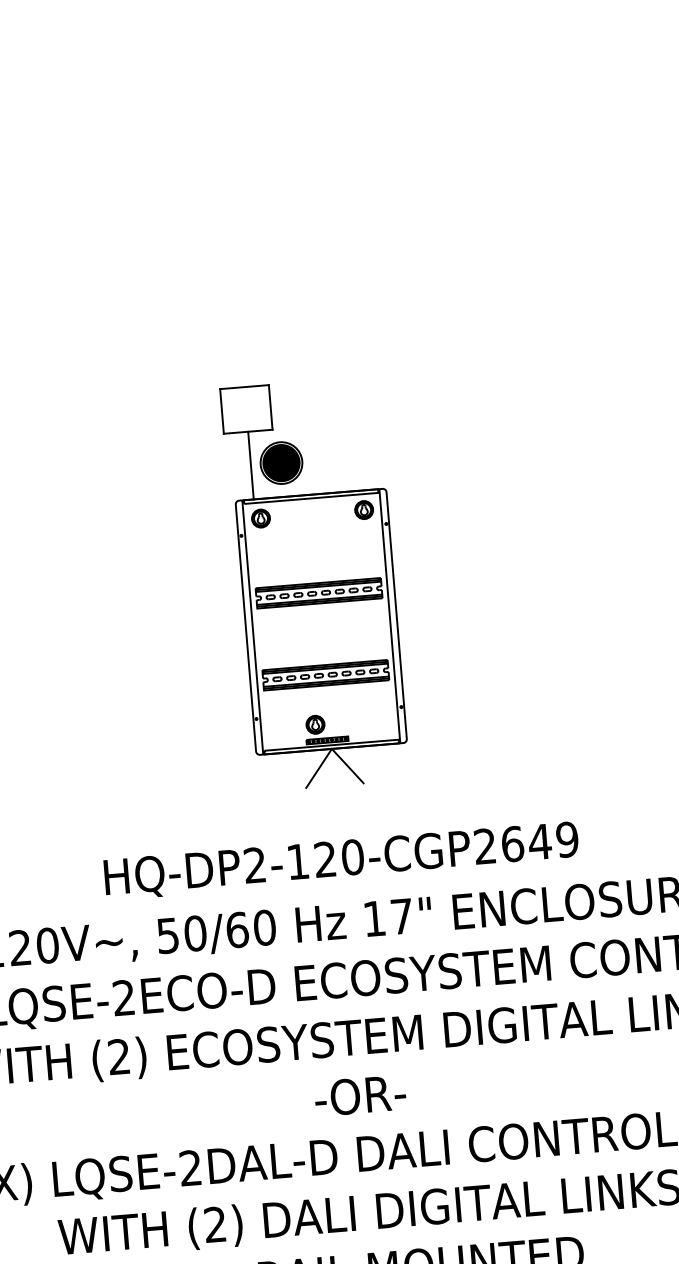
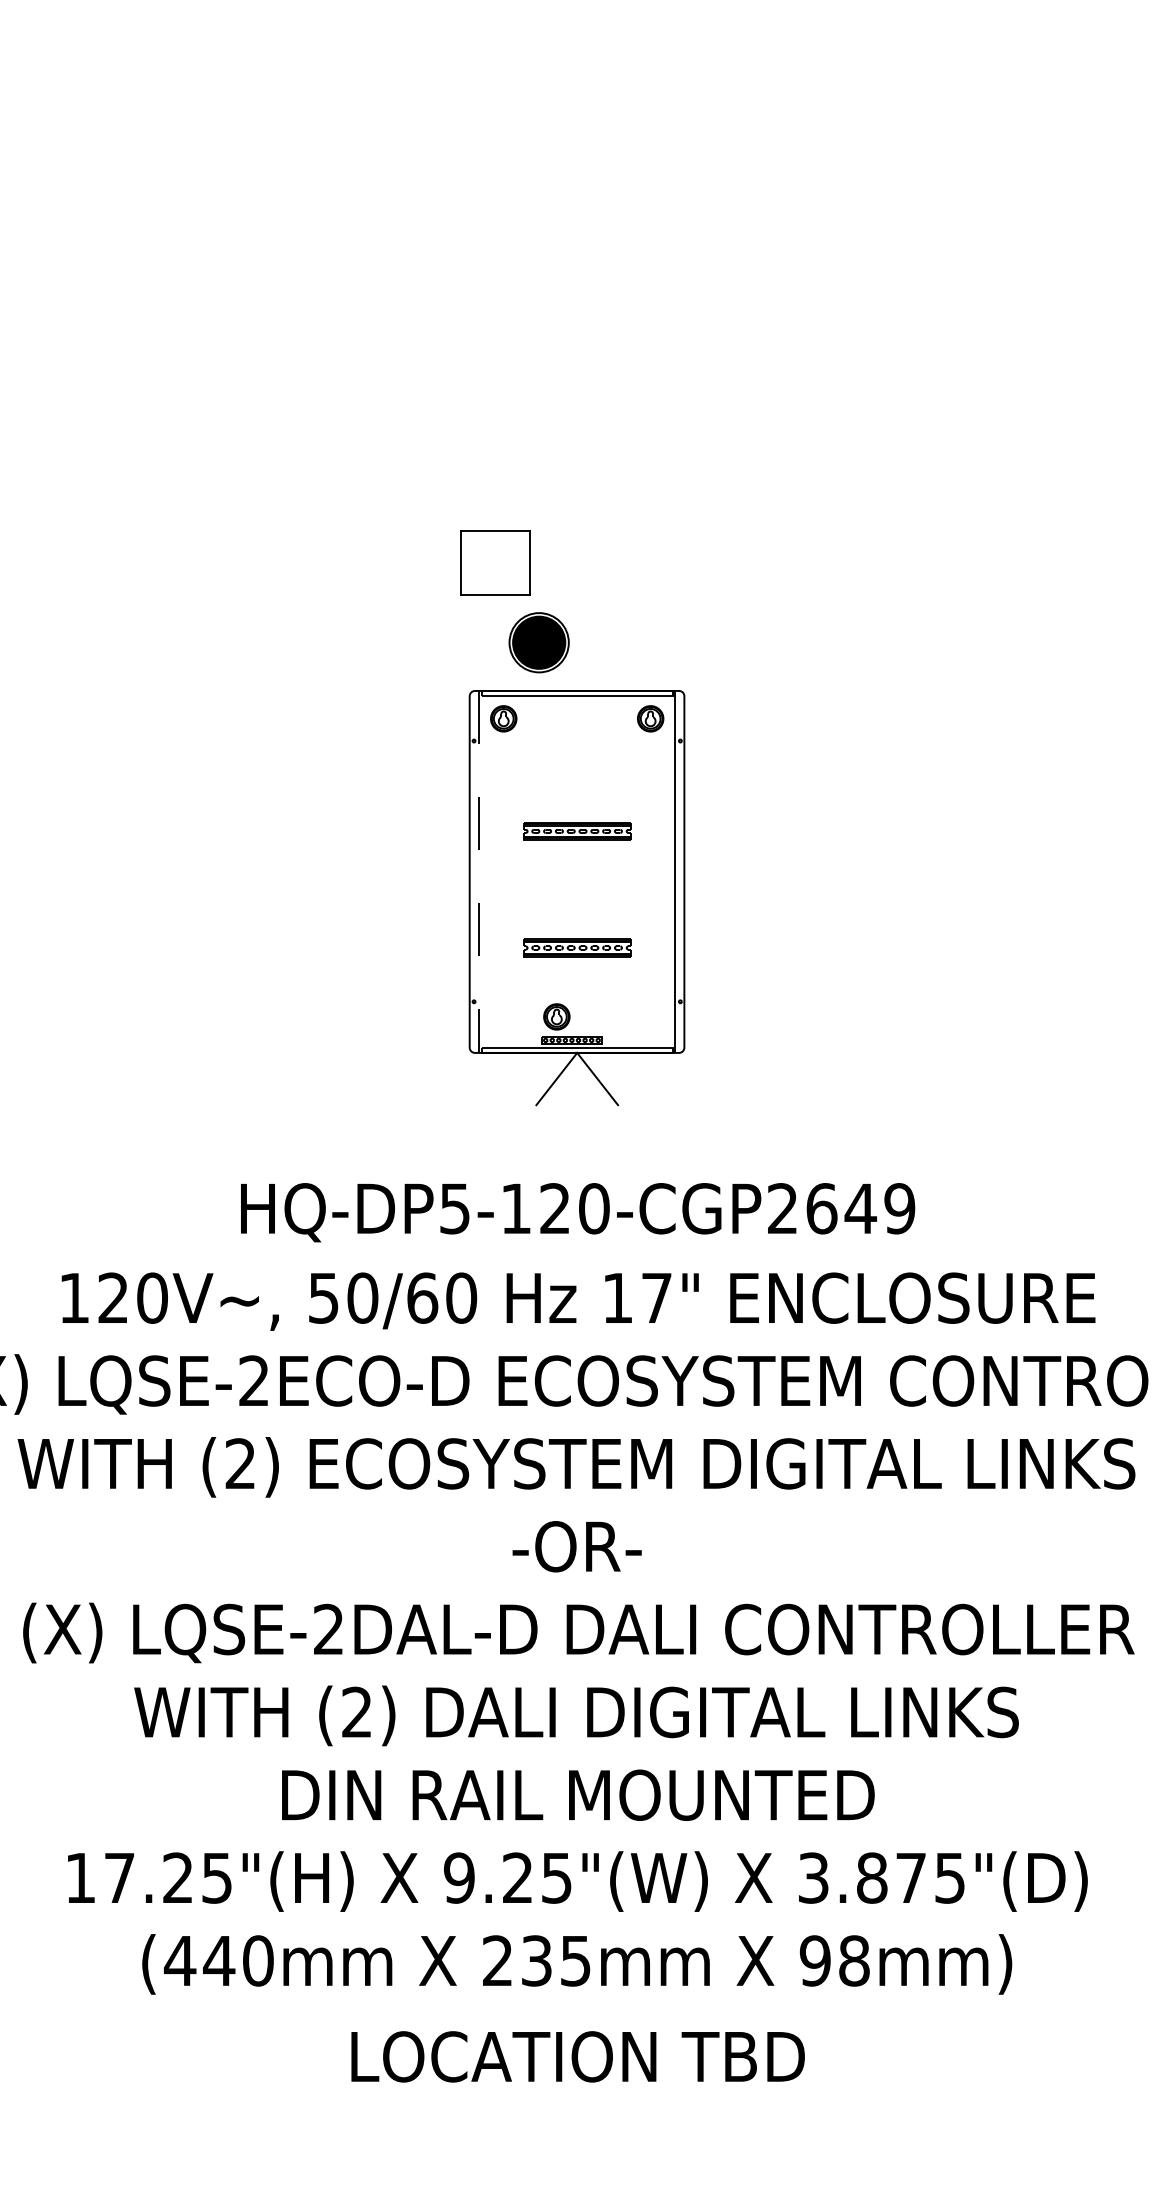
line: (250, 465) -> (495, 642), removed
part: (318, 593) -> (576, 831), size x0.6
line: (252, 627) -> (479, 871), solid -> dashed
part: (325, 674) -> (576, 947), size x0.6
text: (254, 865) -> (454, 1208), HQ-DP2-120-CGP2649 -> HQ-DP5-120-CGP2649

